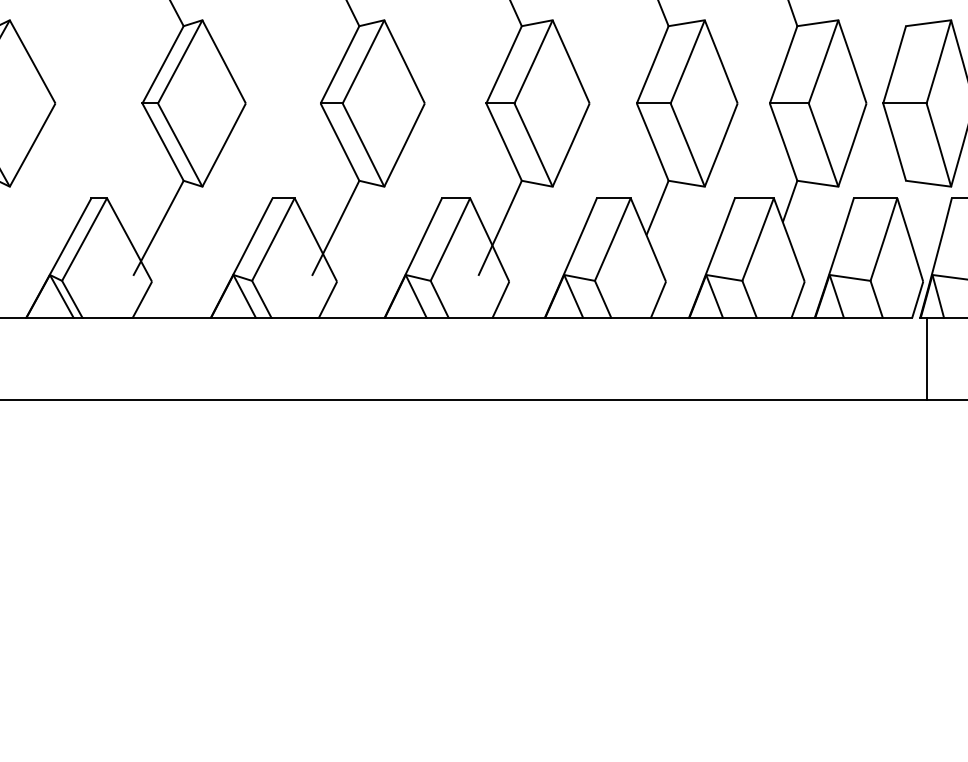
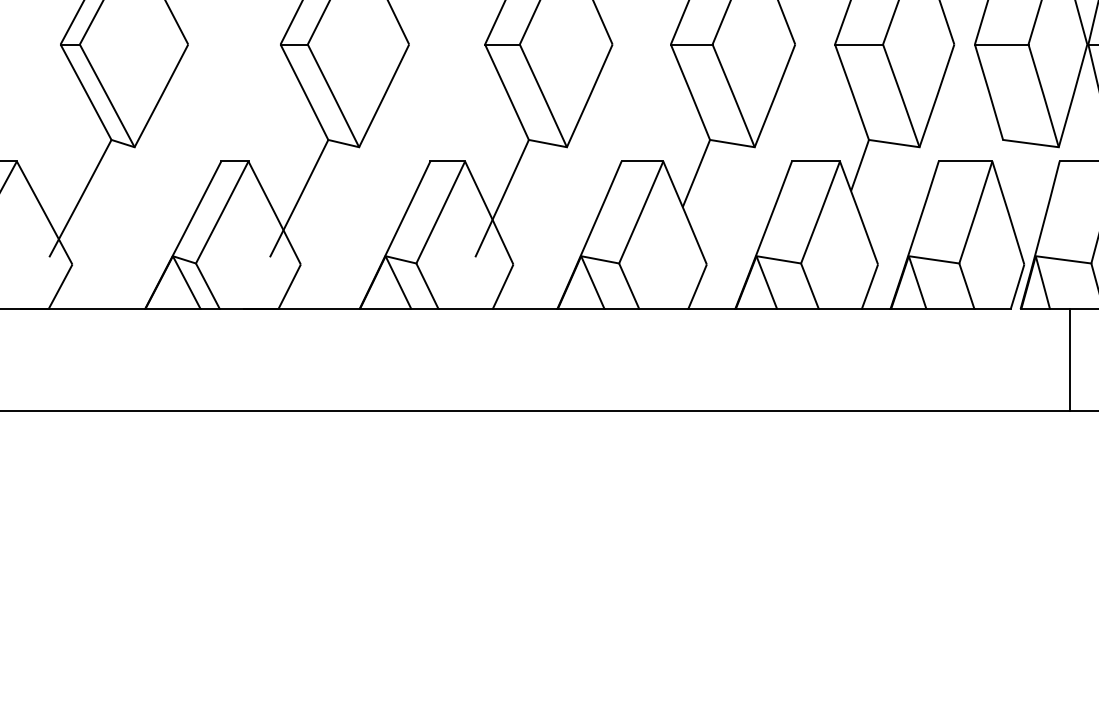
line: (927, 358) -> (1070, 359), moved

